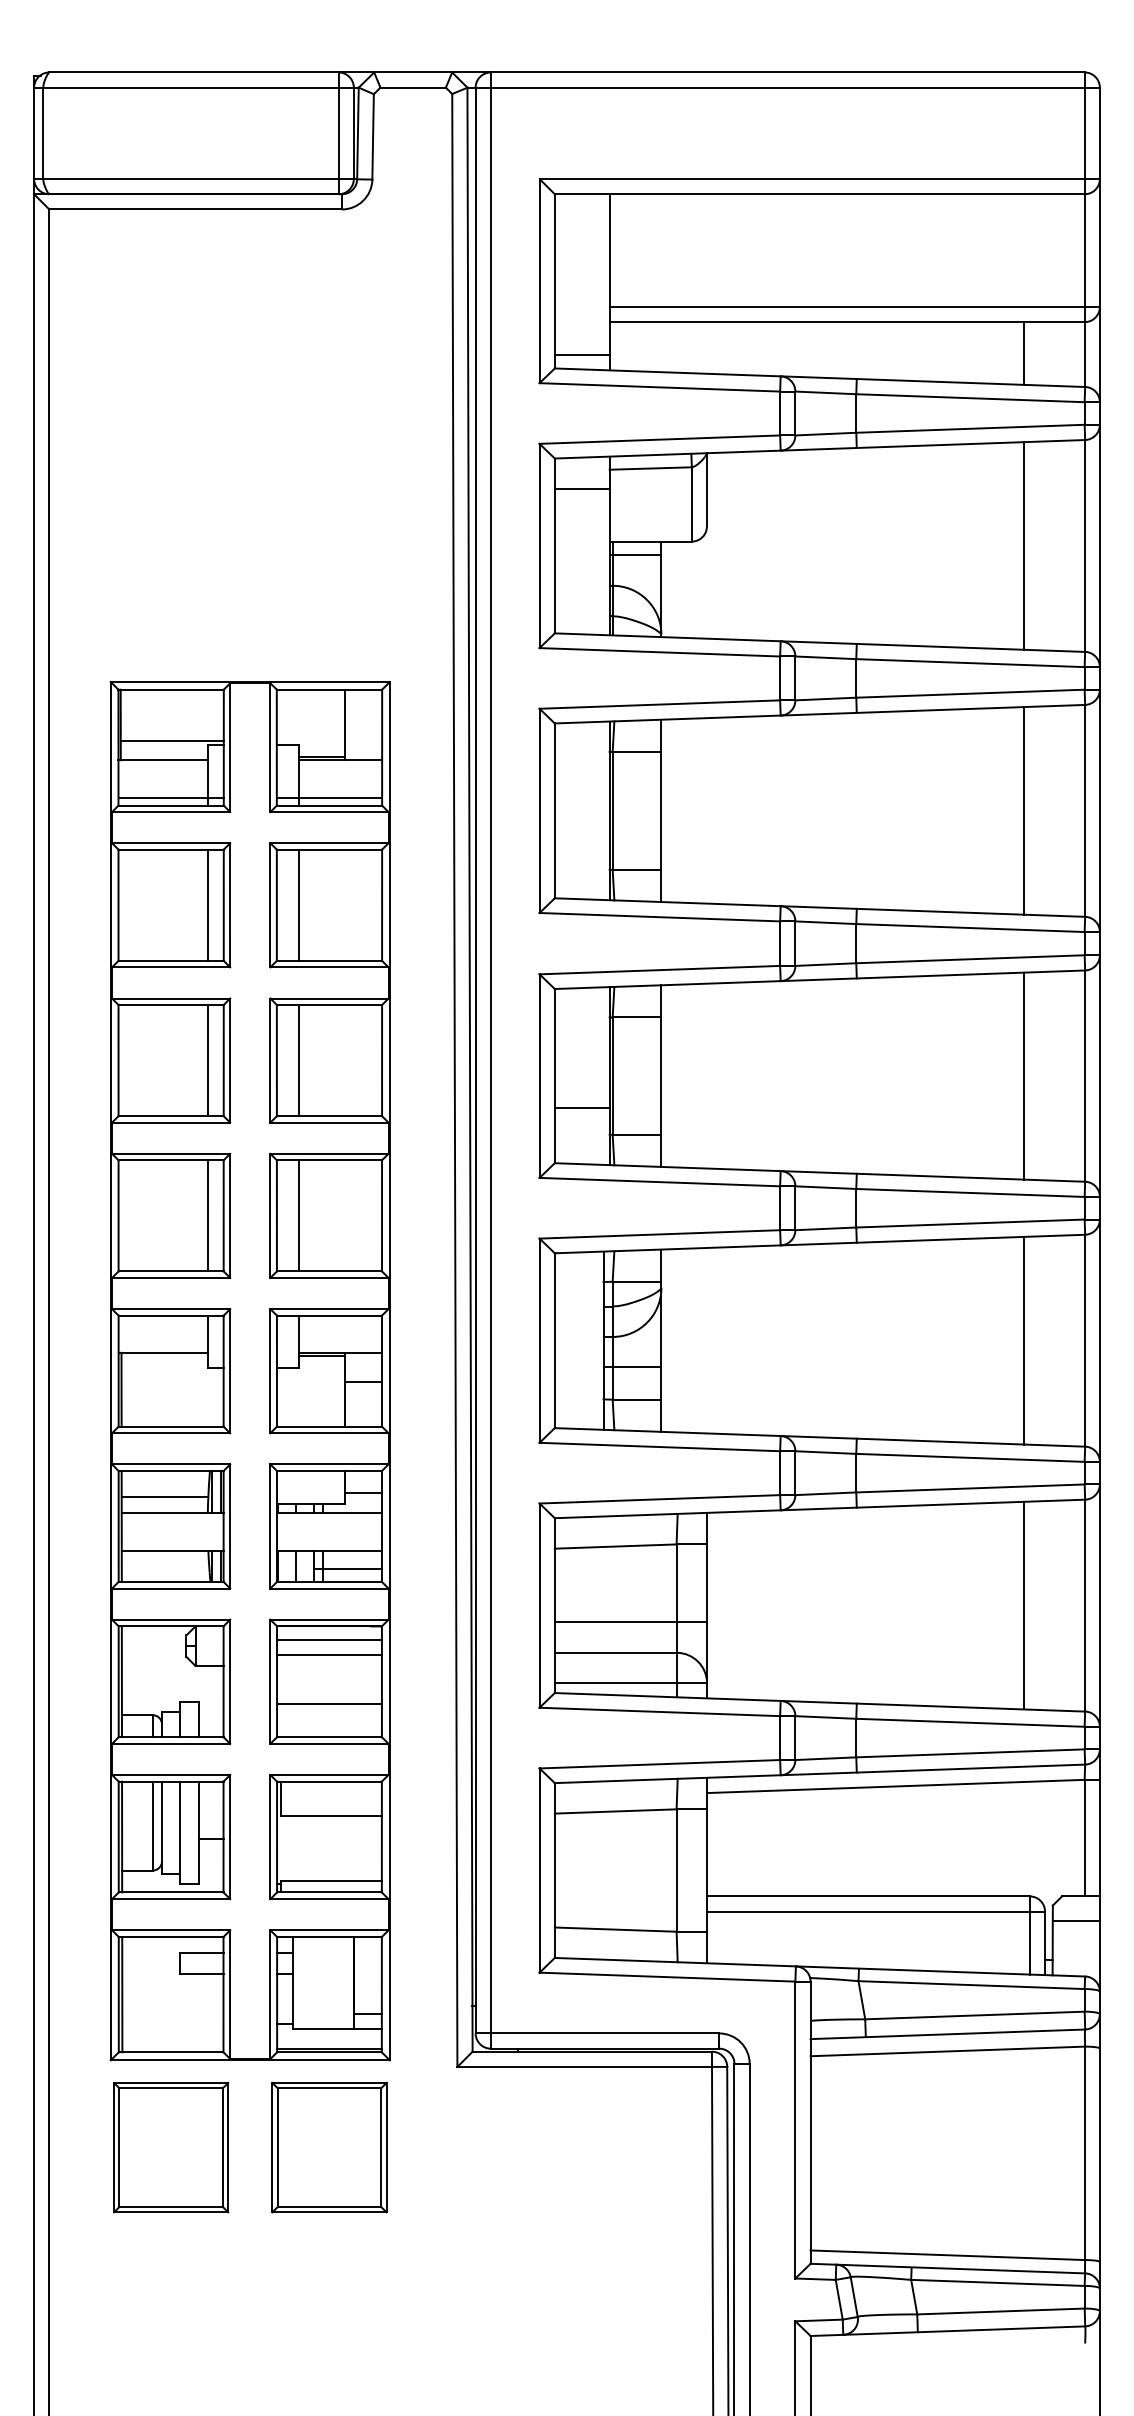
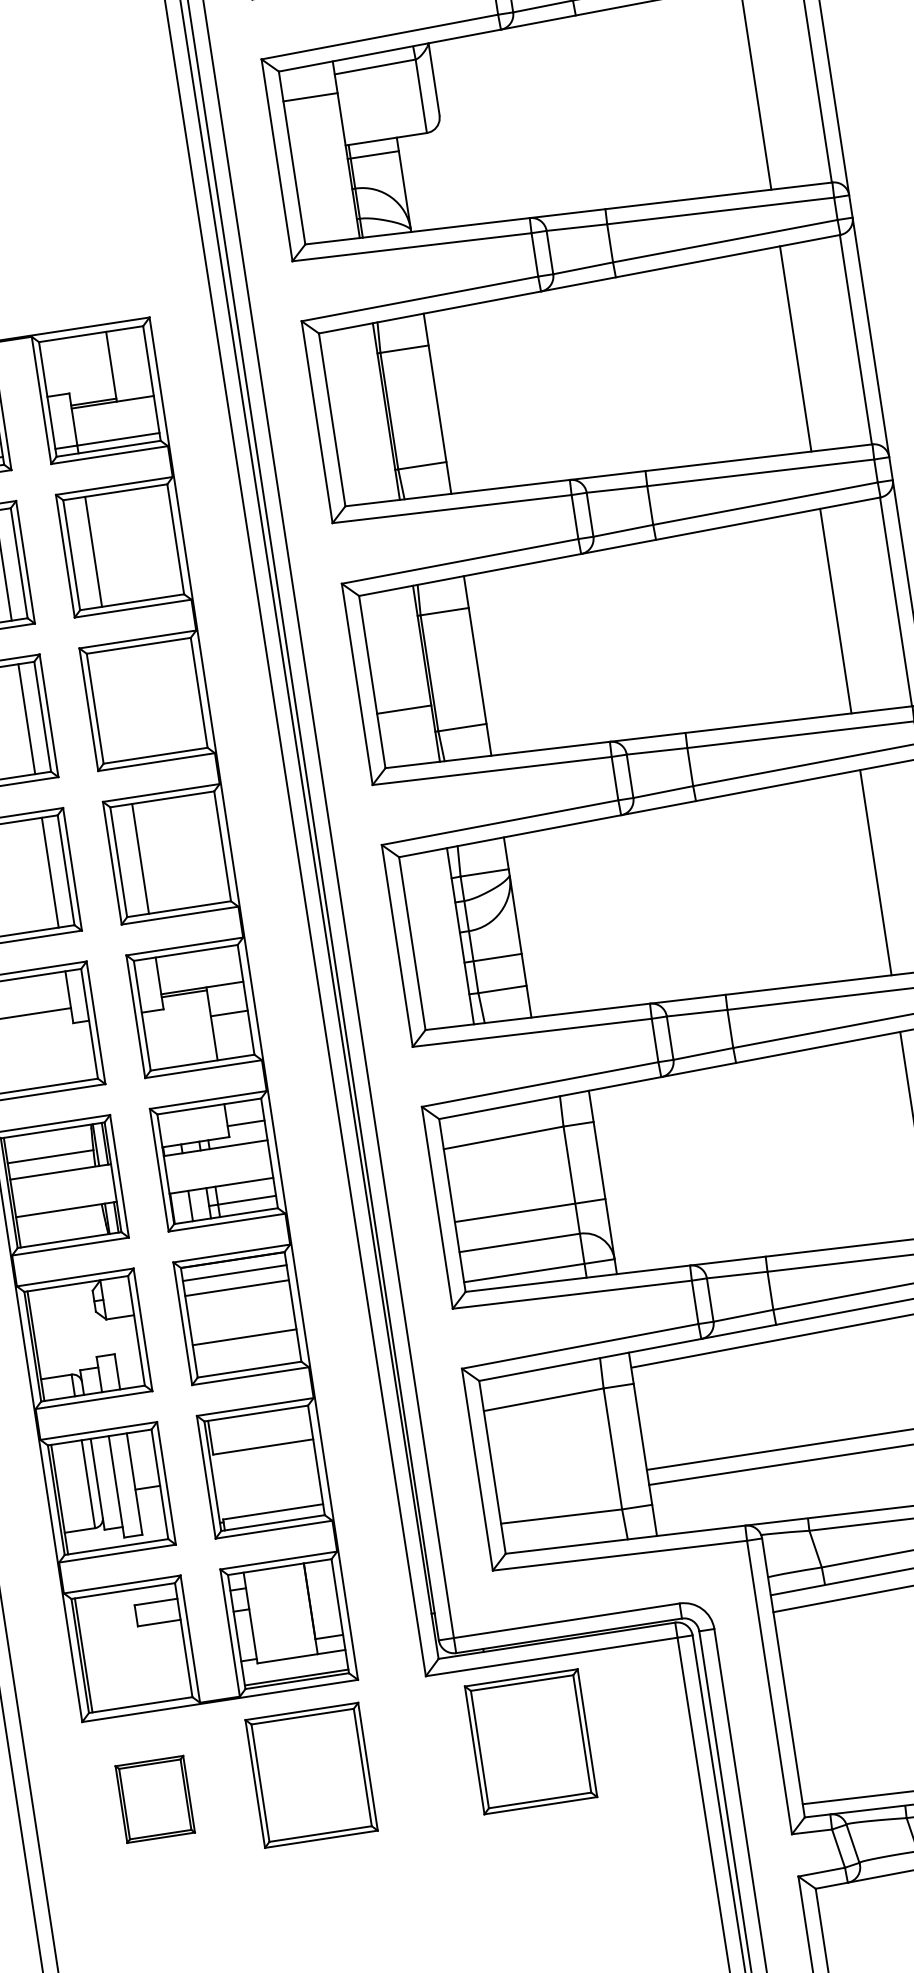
line: (299, 1060) -> (117, 705), removed
part: (171, 2147) -> (155, 1799), size x0.6
part: (551, 2147) -> (531, 1741), added

